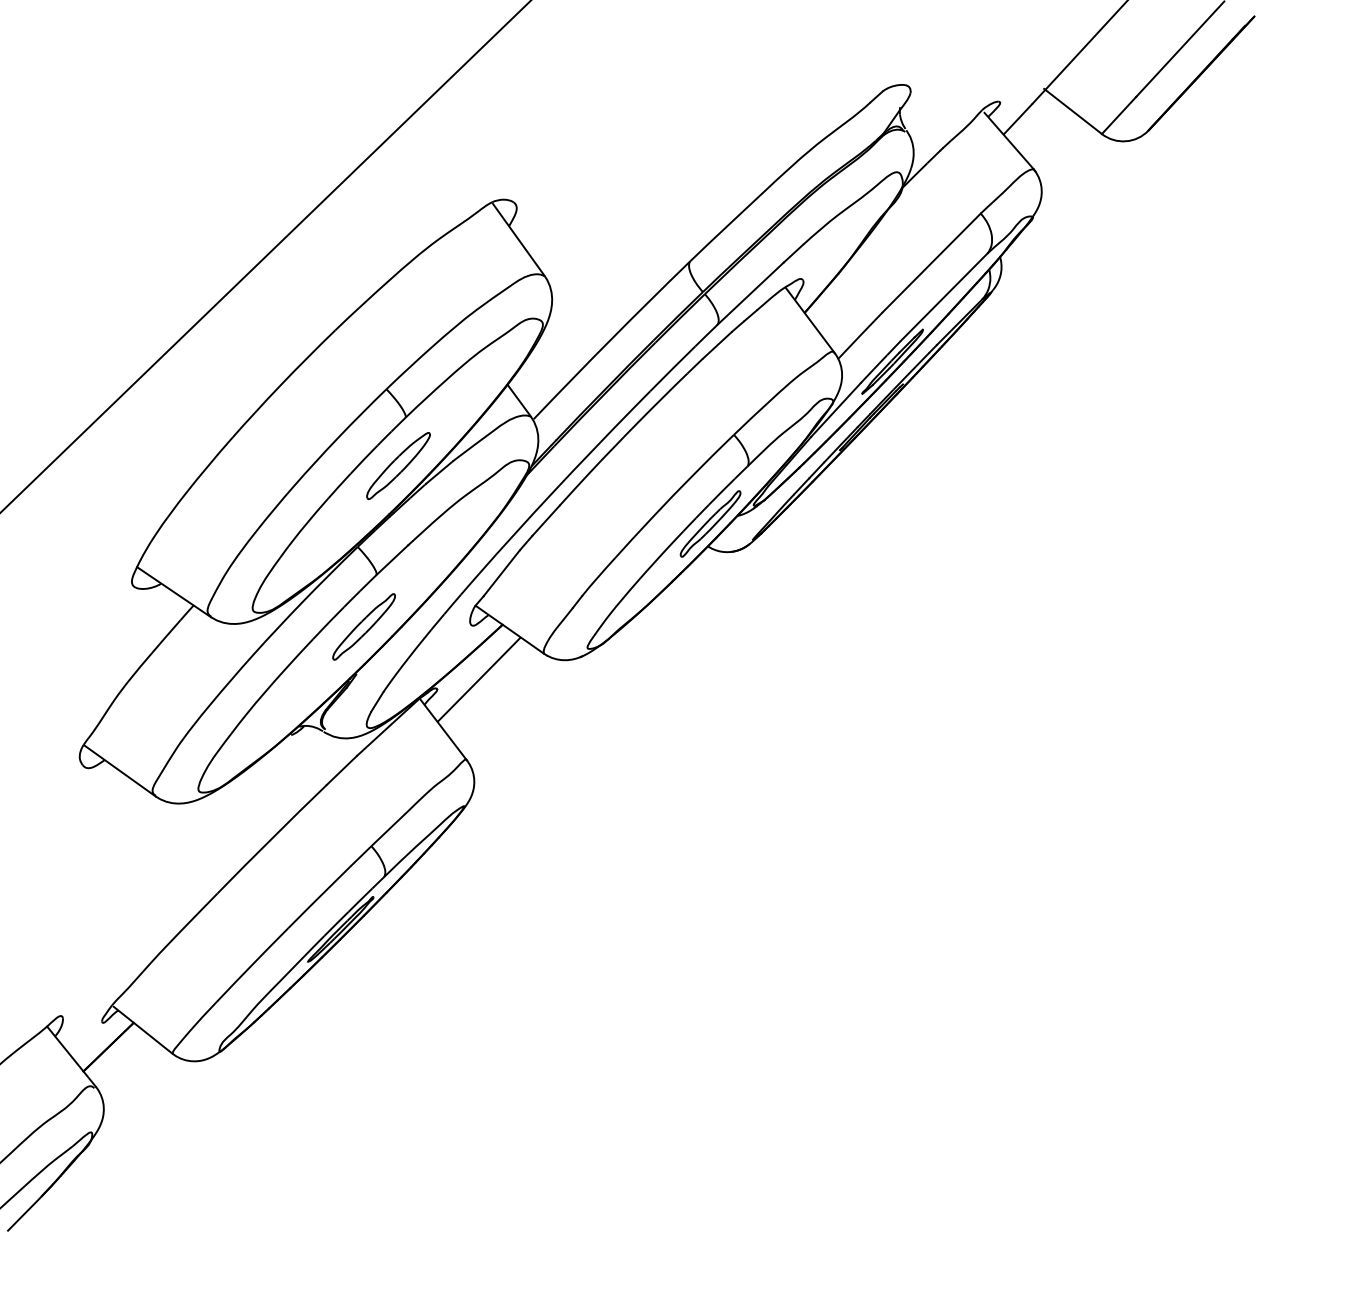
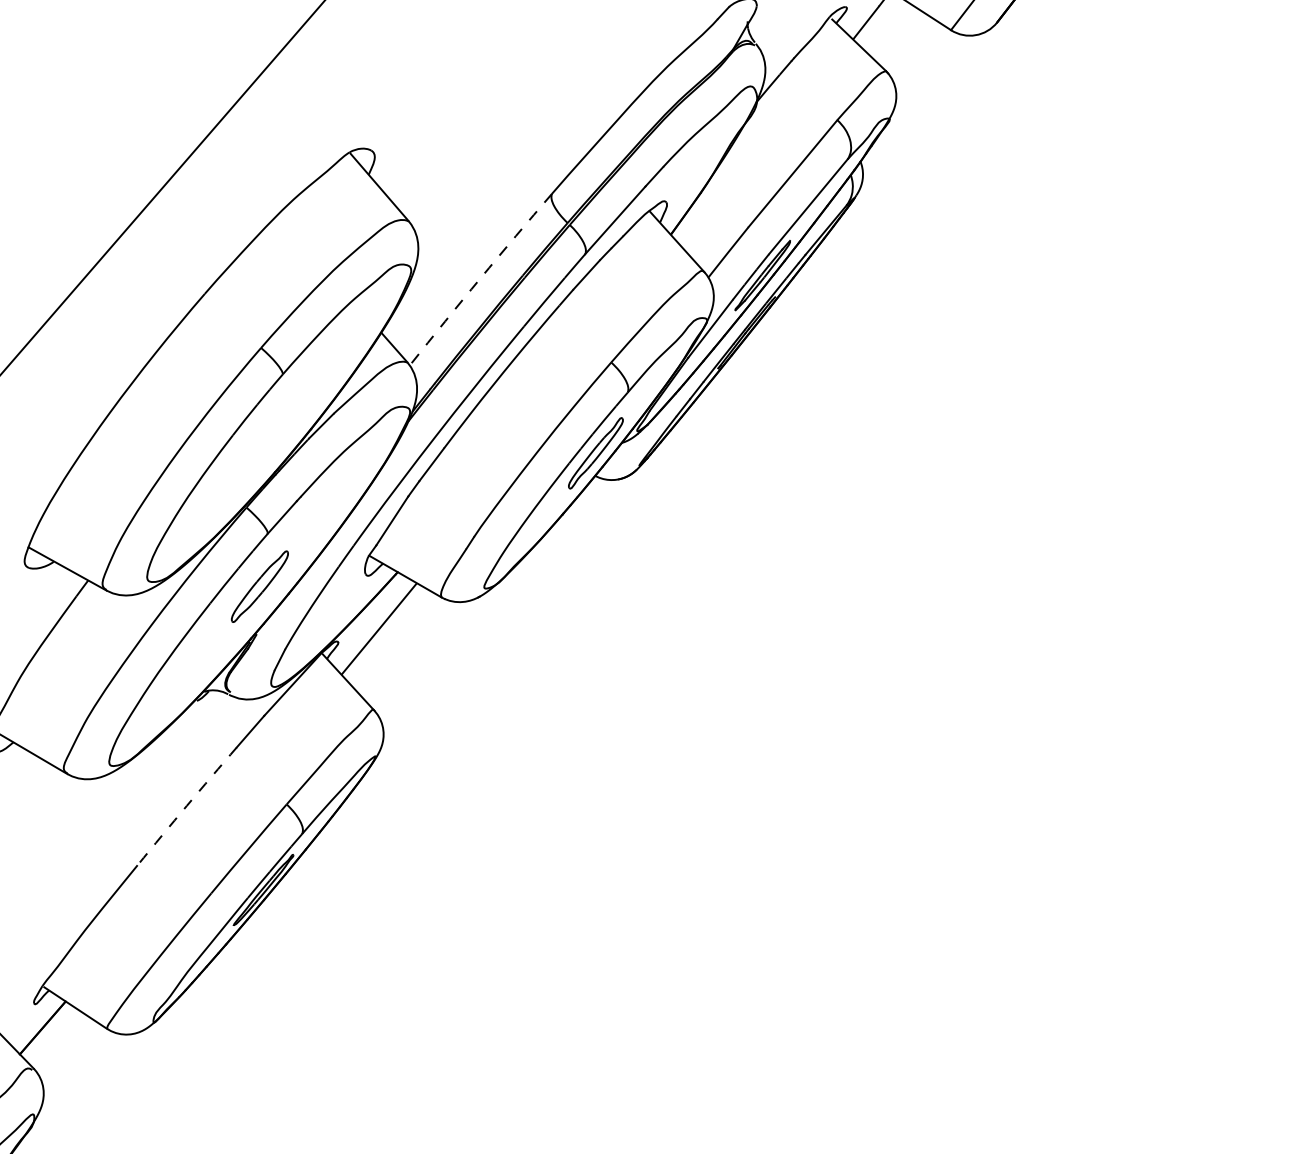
arc: (611, 339) -> (480, 278), solid -> dashed
part: (398, 466) -> (279, 423), removed
arc: (271, 838) -> (186, 805), solid -> dashed

